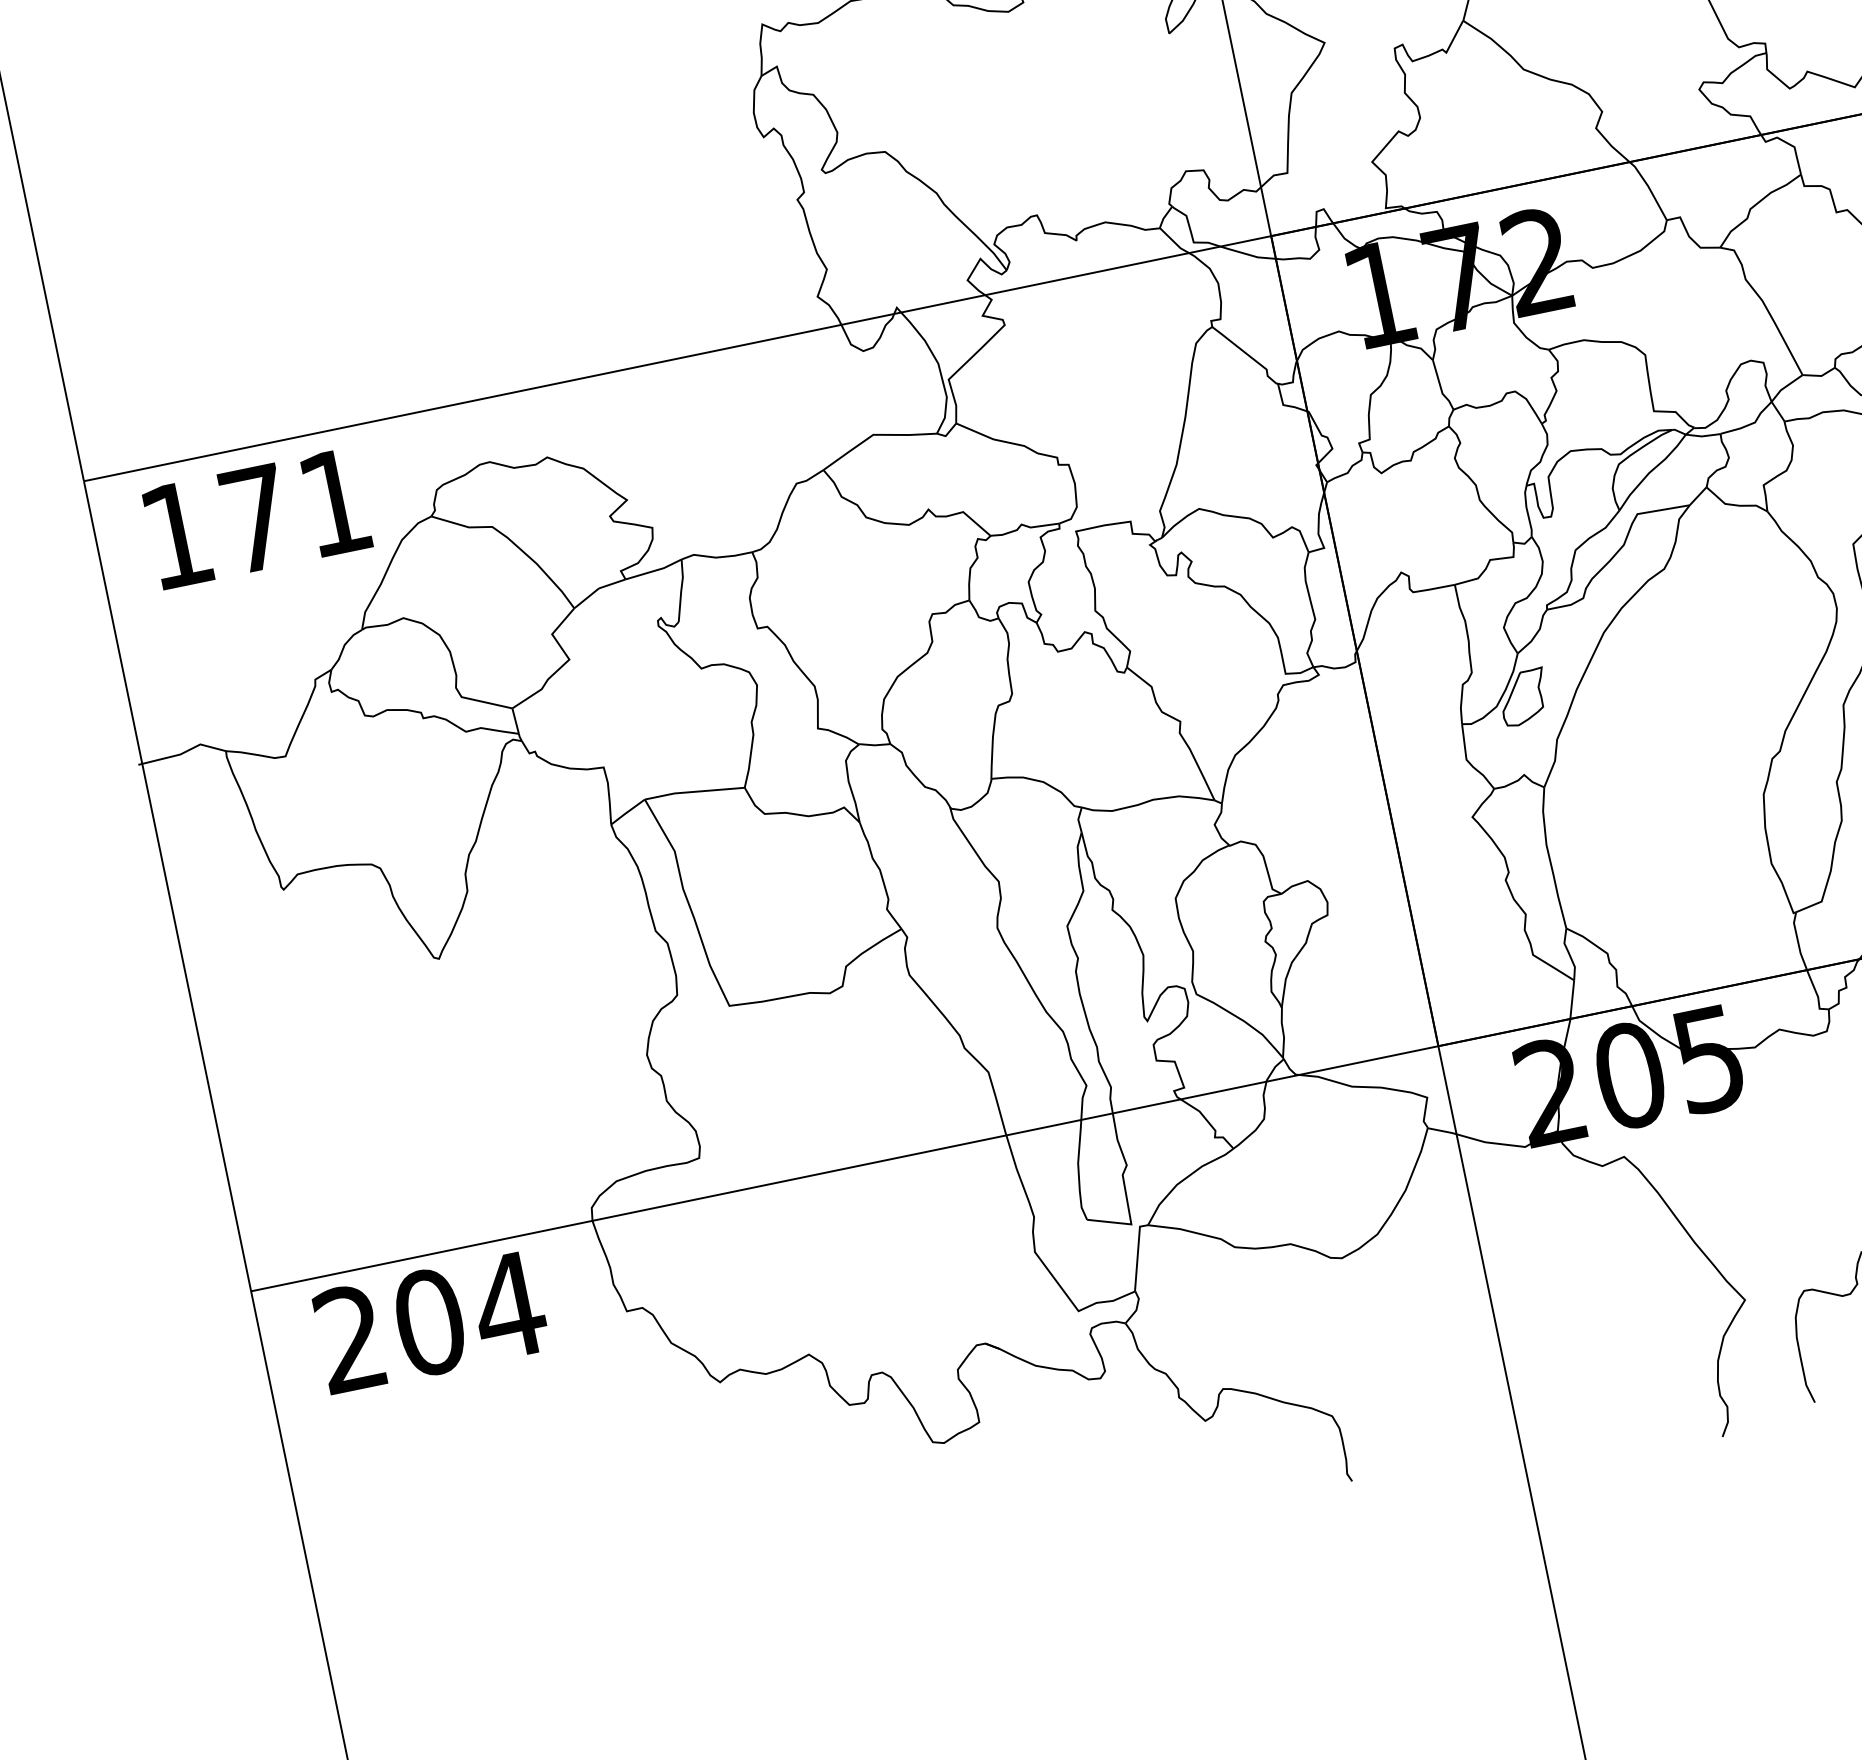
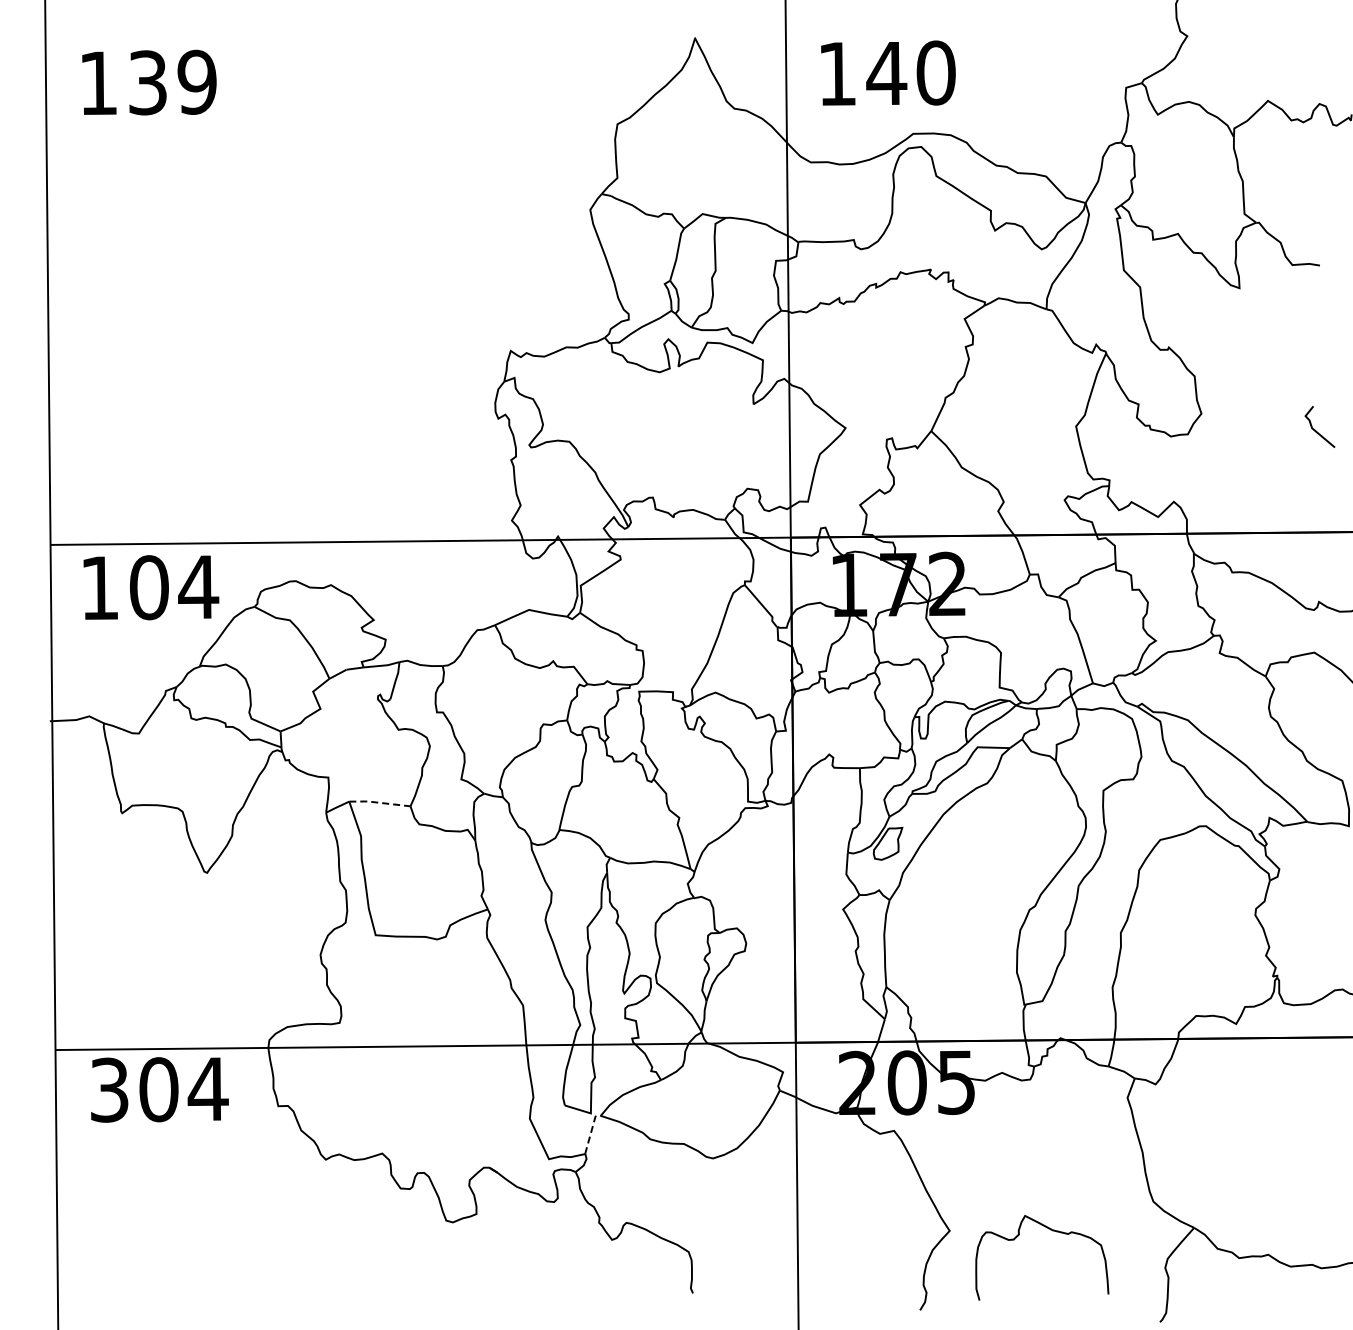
text: (296, 510) -> (174, 587), 171 -> 104
line: (693, 791) -> (379, 802), solid -> dashed
line: (1138, 1253) -> (591, 1131), solid -> dashed
text: (350, 1337) -> (109, 1089), 204 -> 304

